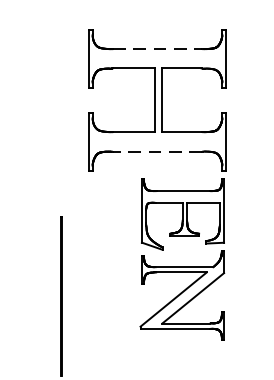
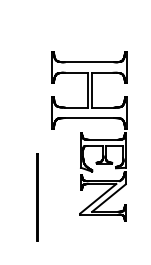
line: (157, 49) -> (89, 62), dashed -> solid
line: (157, 152) -> (89, 118), dashed -> solid

